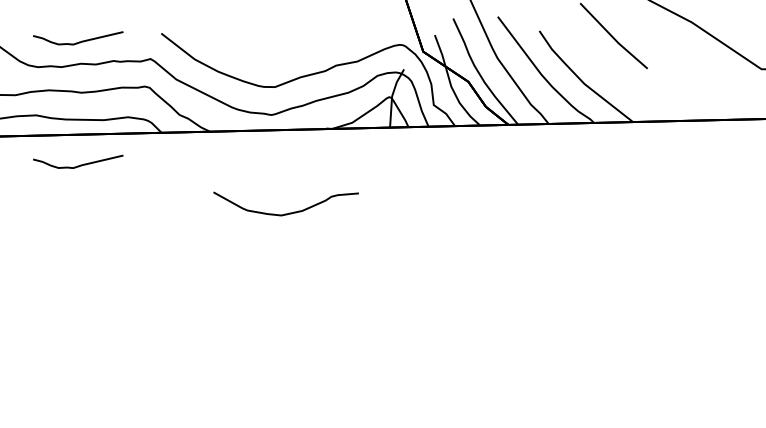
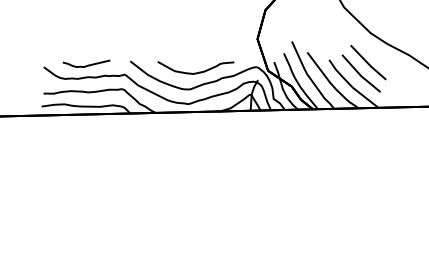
line: (598, 56) -> (360, 73), added
curve: (78, 165) -> (86, 130), removed
curve: (285, 212) -> (195, 72), moved

